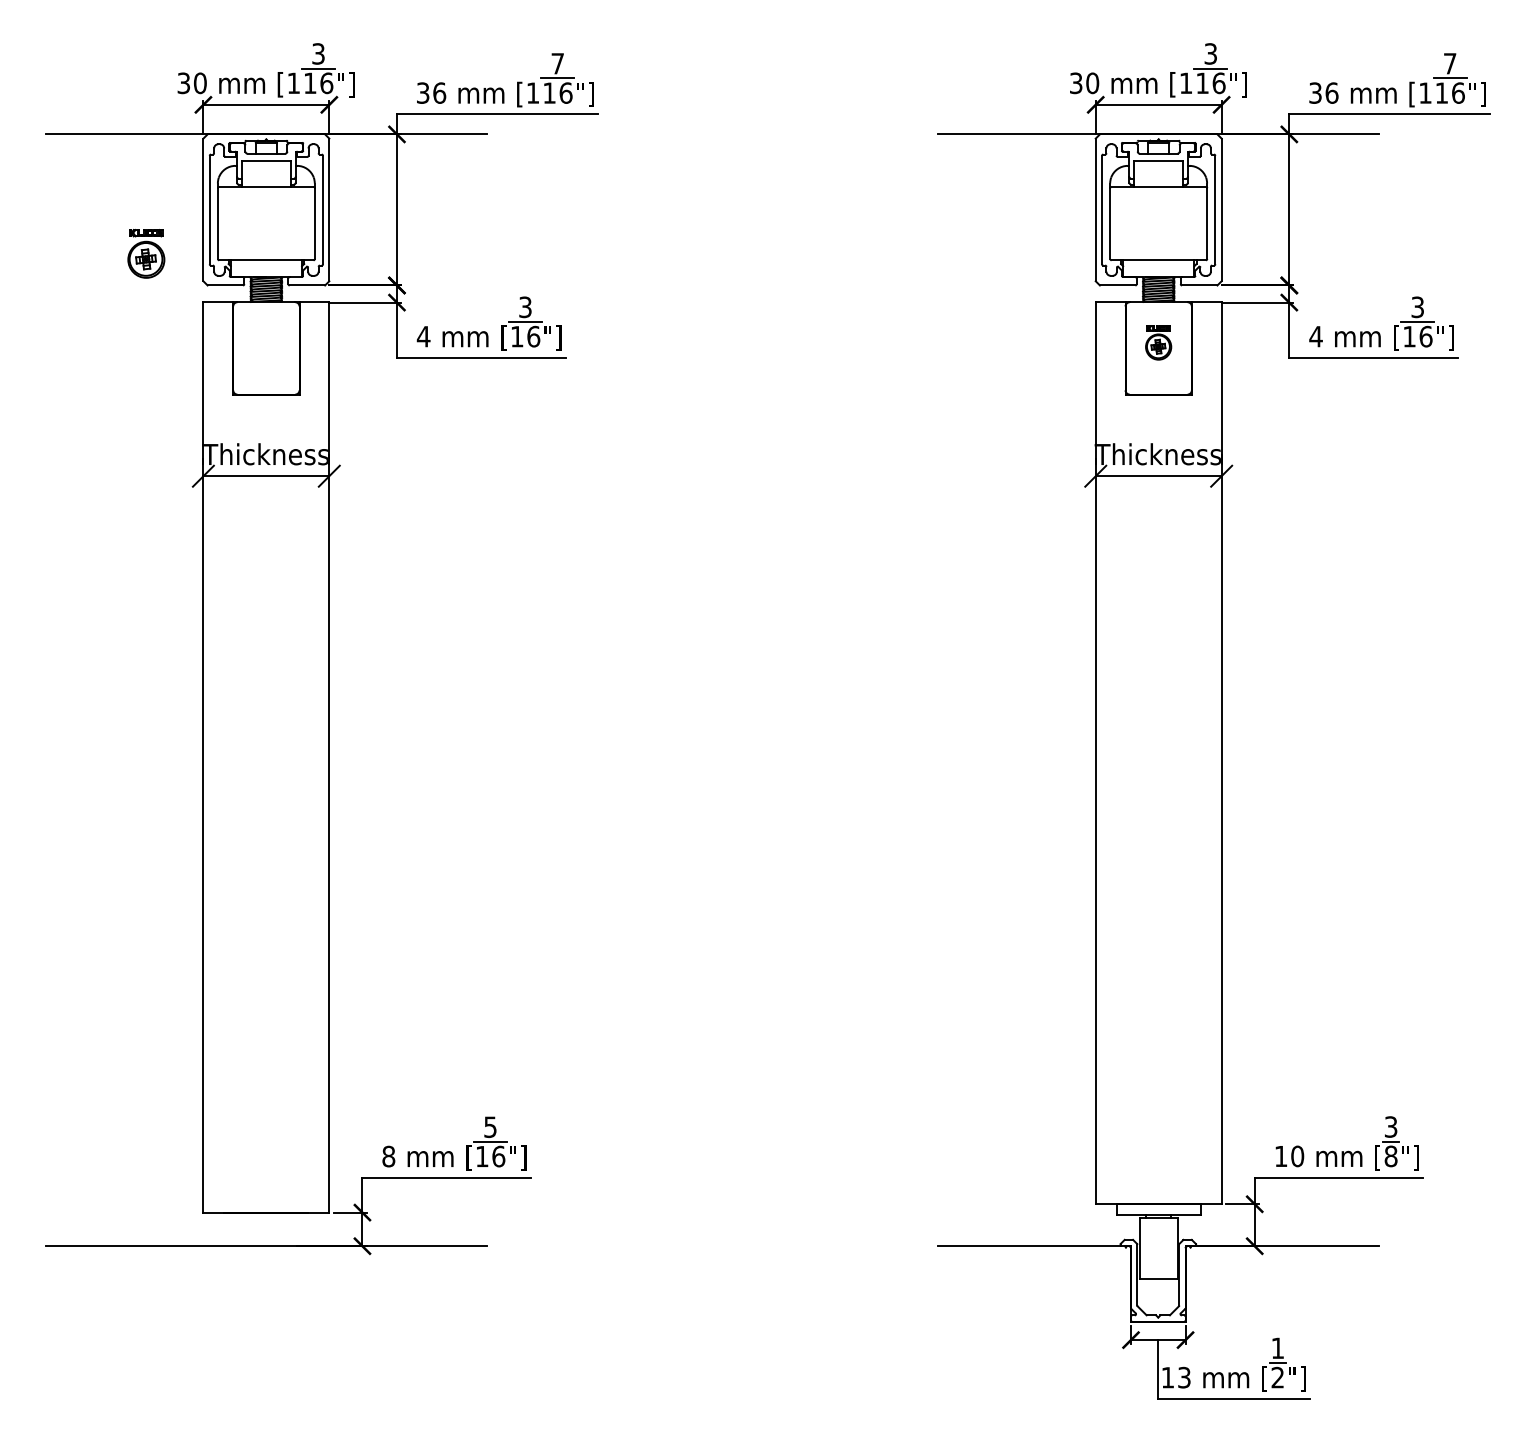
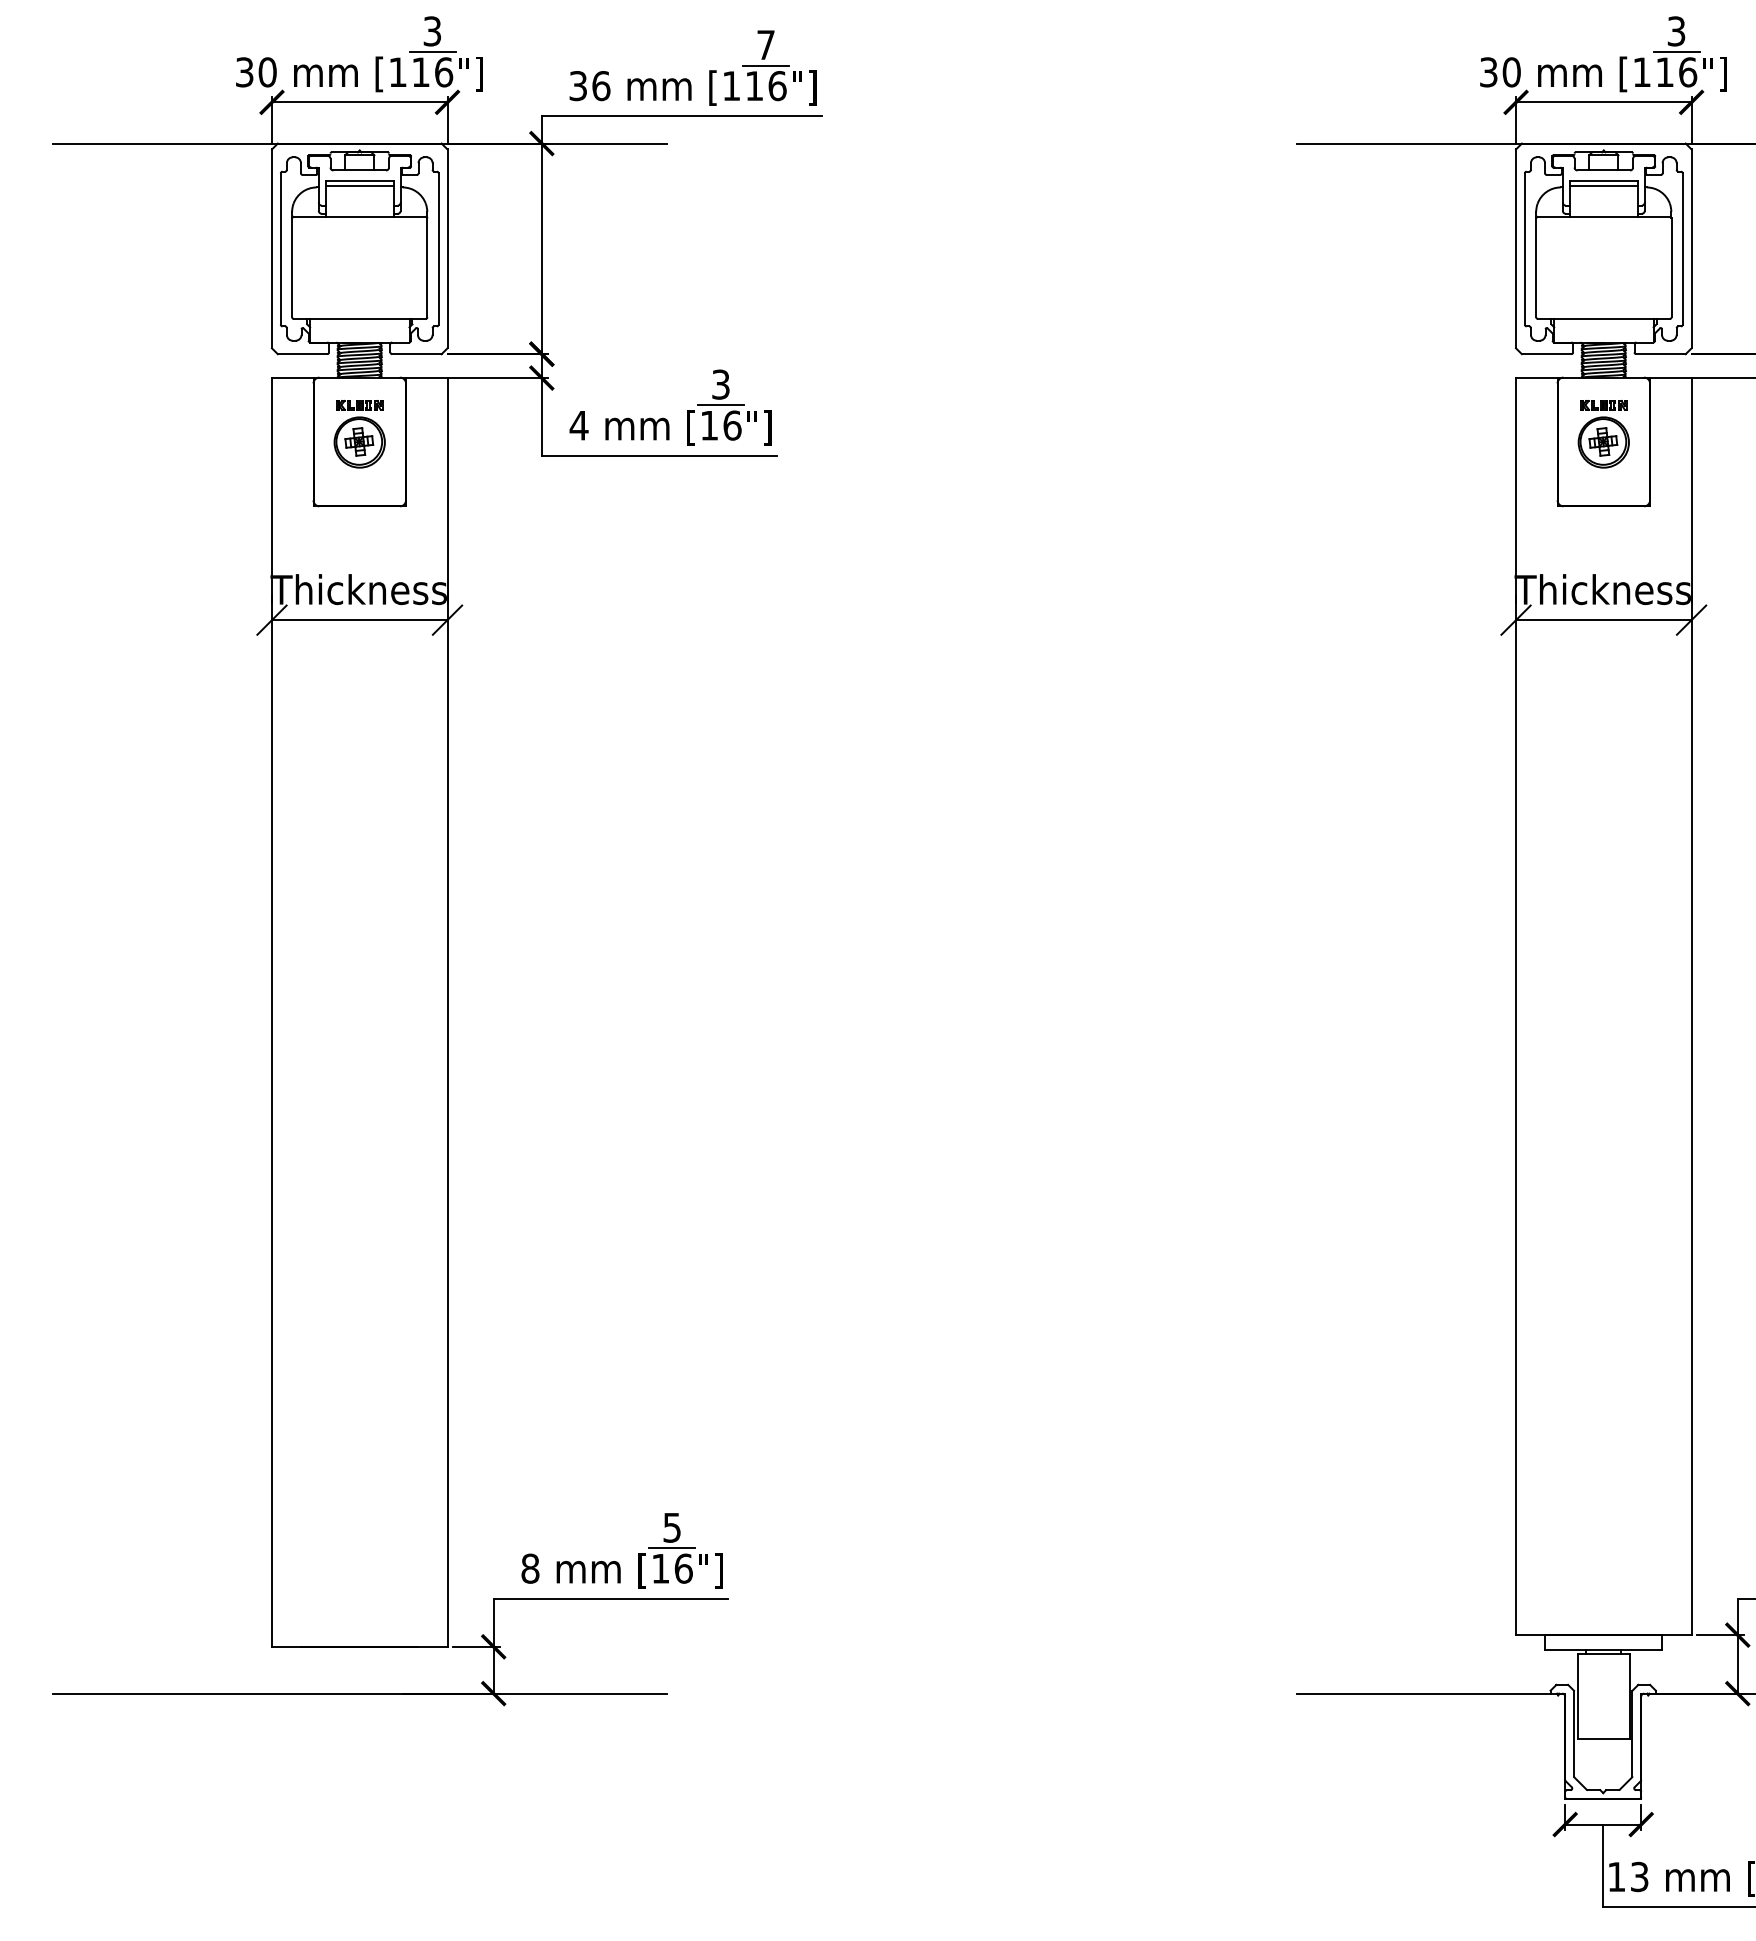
line: (266, 165) -> (359, 186), added
line: (1158, 165) -> (1603, 186), added
part: (146, 253) -> (359, 433), moved
part: (1158, 342) -> (1603, 433), size x1.43

